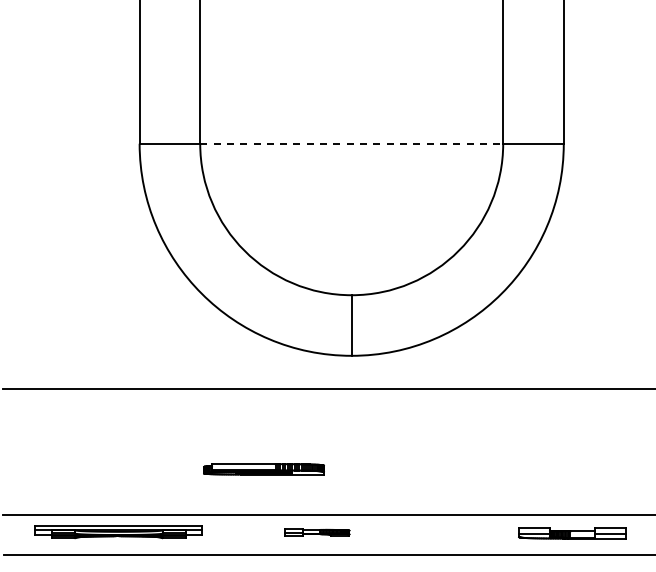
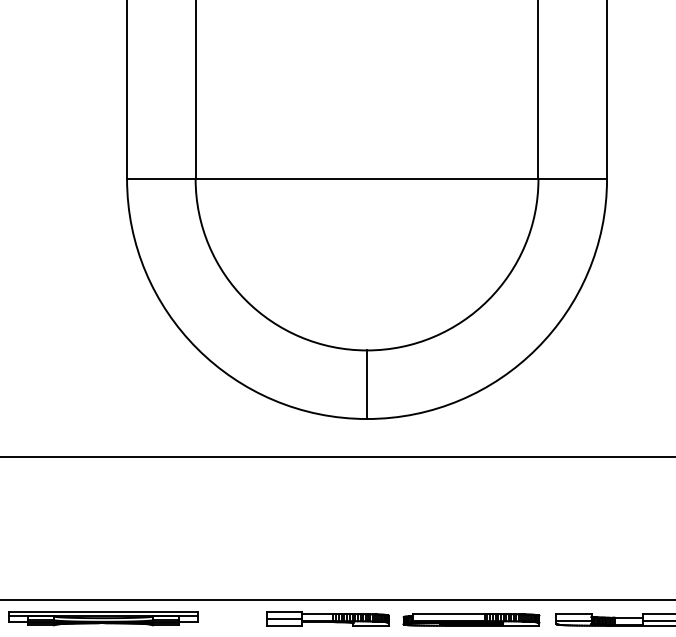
line: (352, 143) -> (367, 178), dashed -> solid
part: (263, 469) -> (470, 620), moved
part: (316, 532) -> (327, 618), size x1.67

